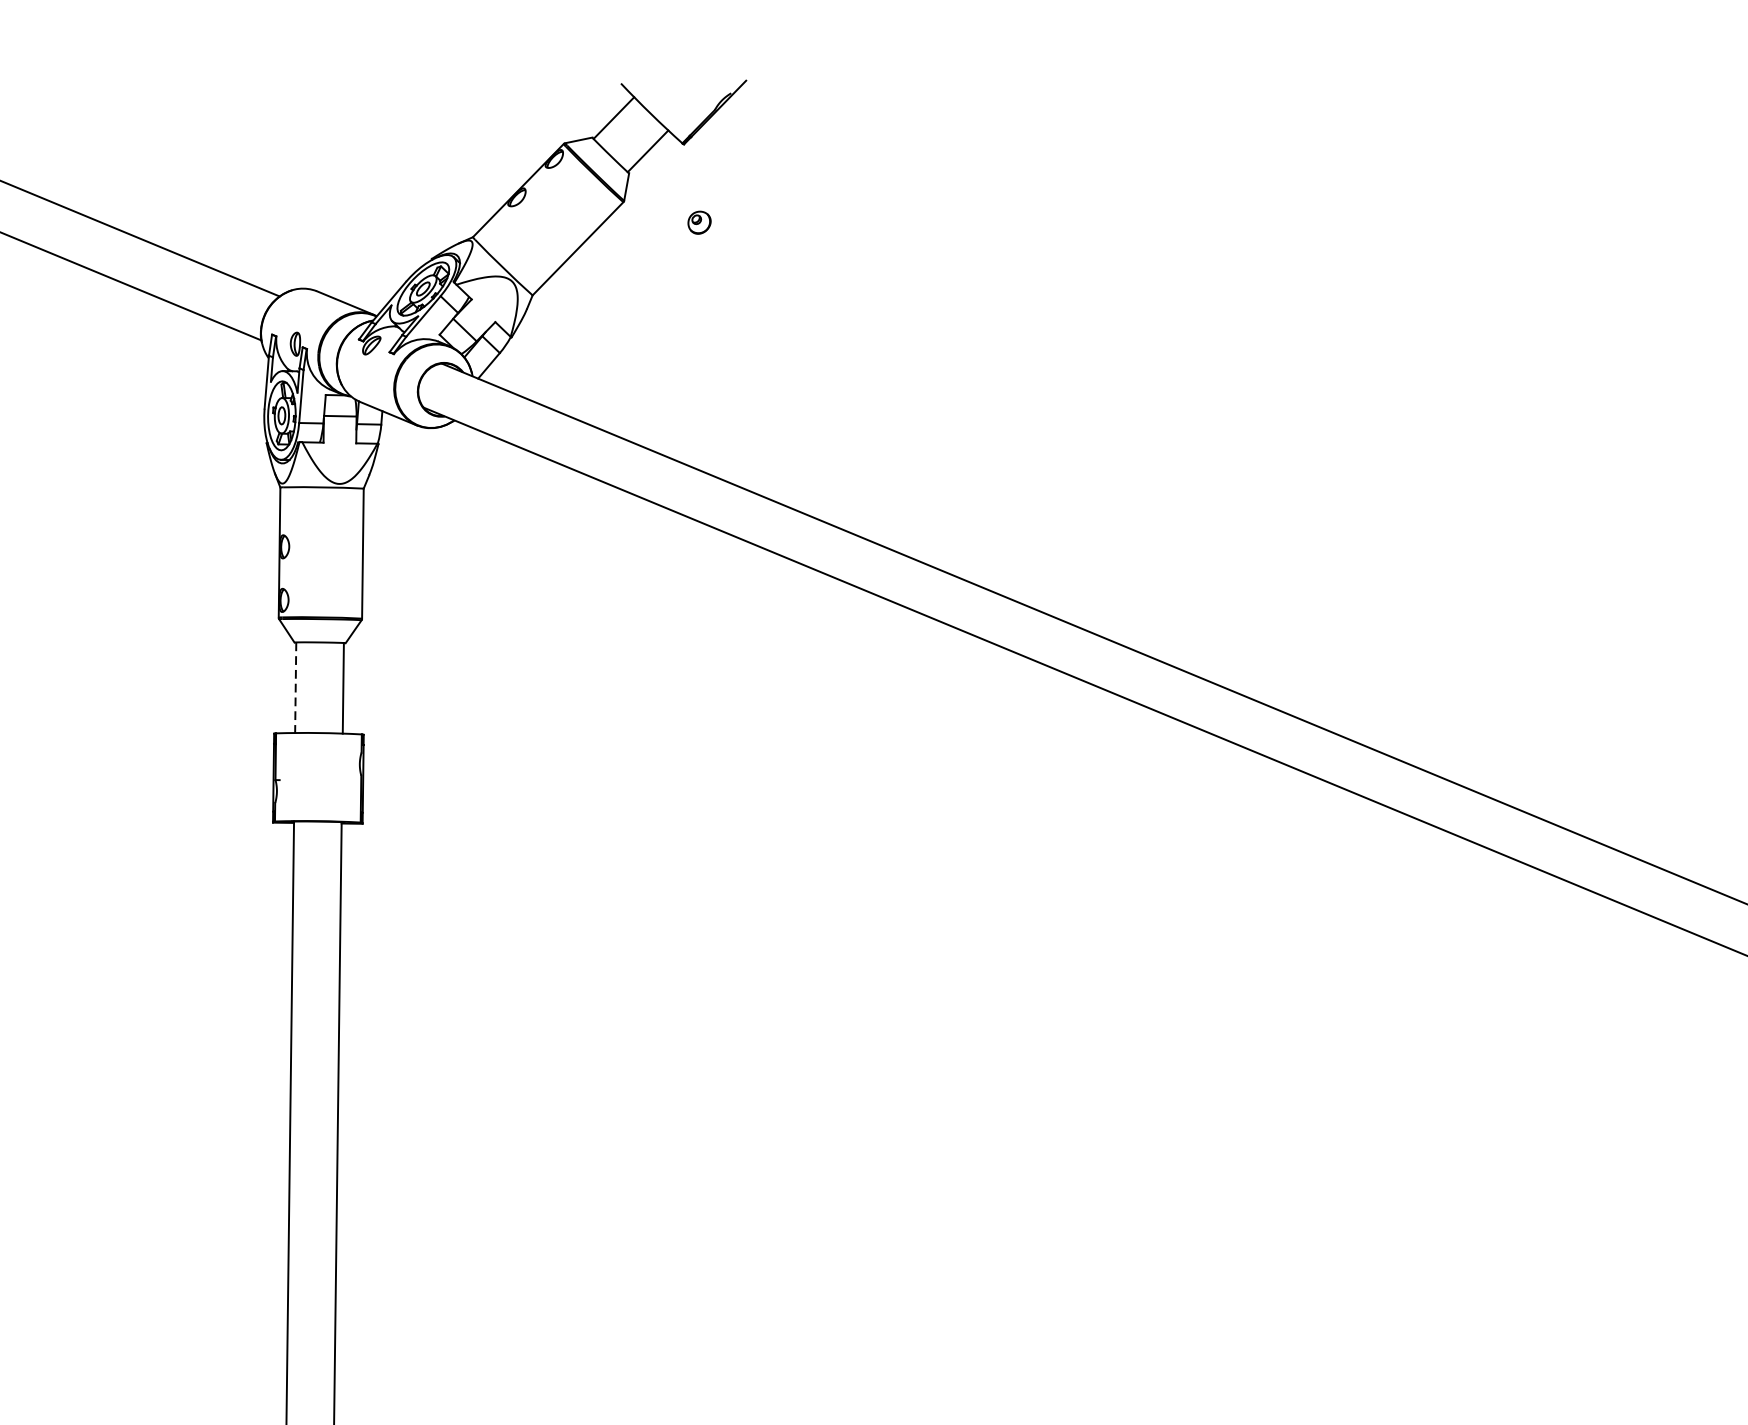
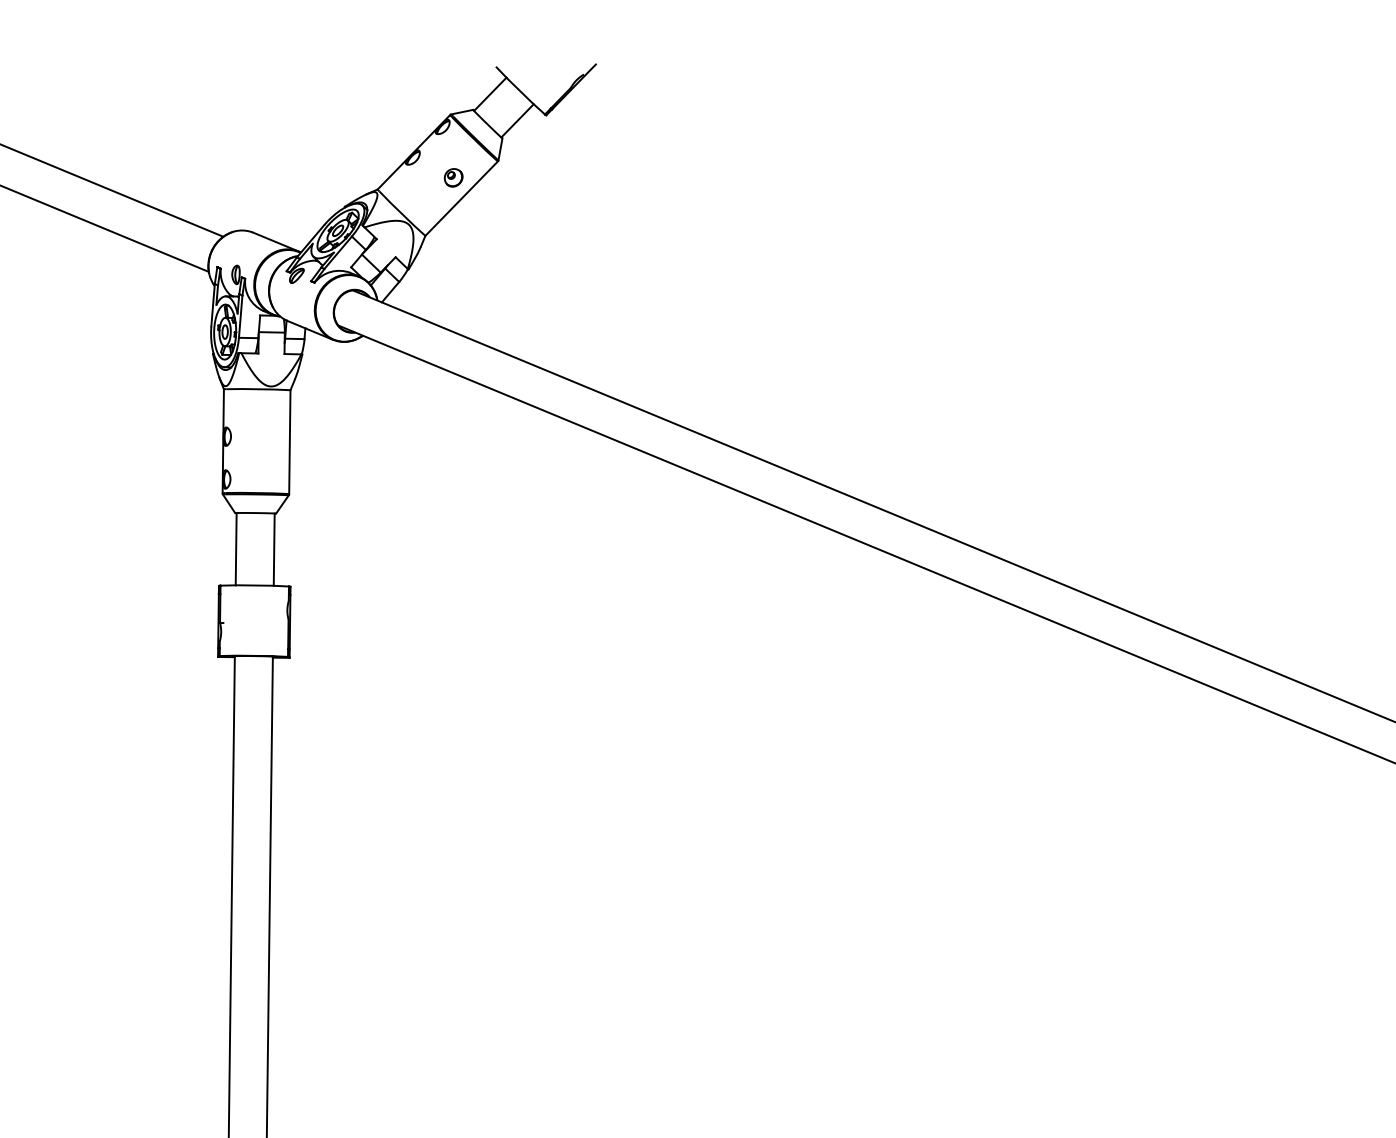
part: (699, 222) -> (453, 177), moved
line: (296, 688) -> (236, 549), dashed -> solid

